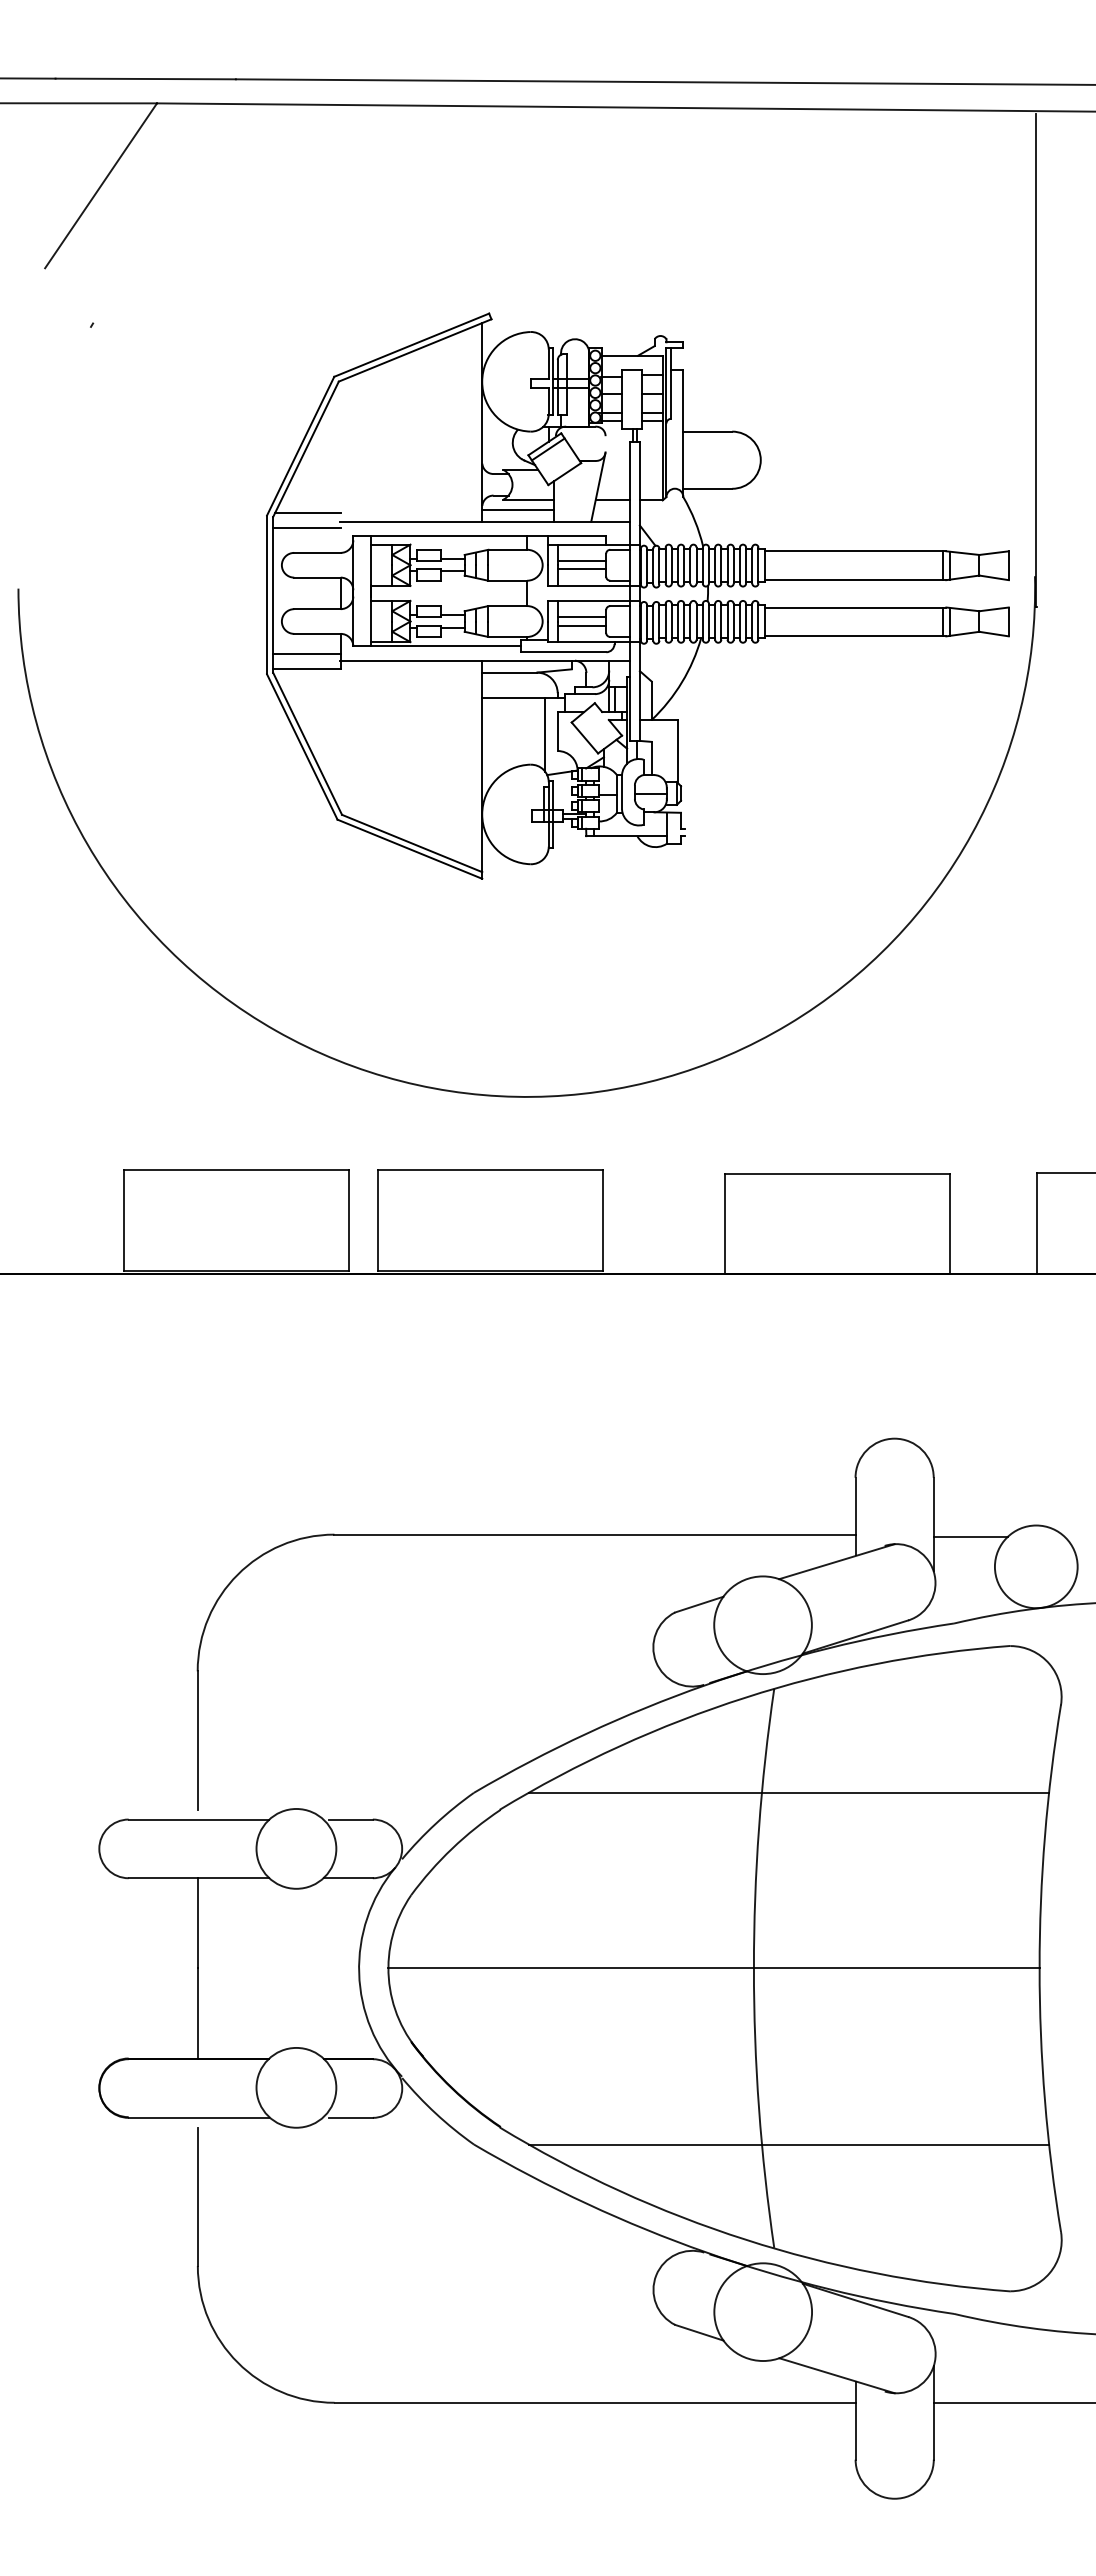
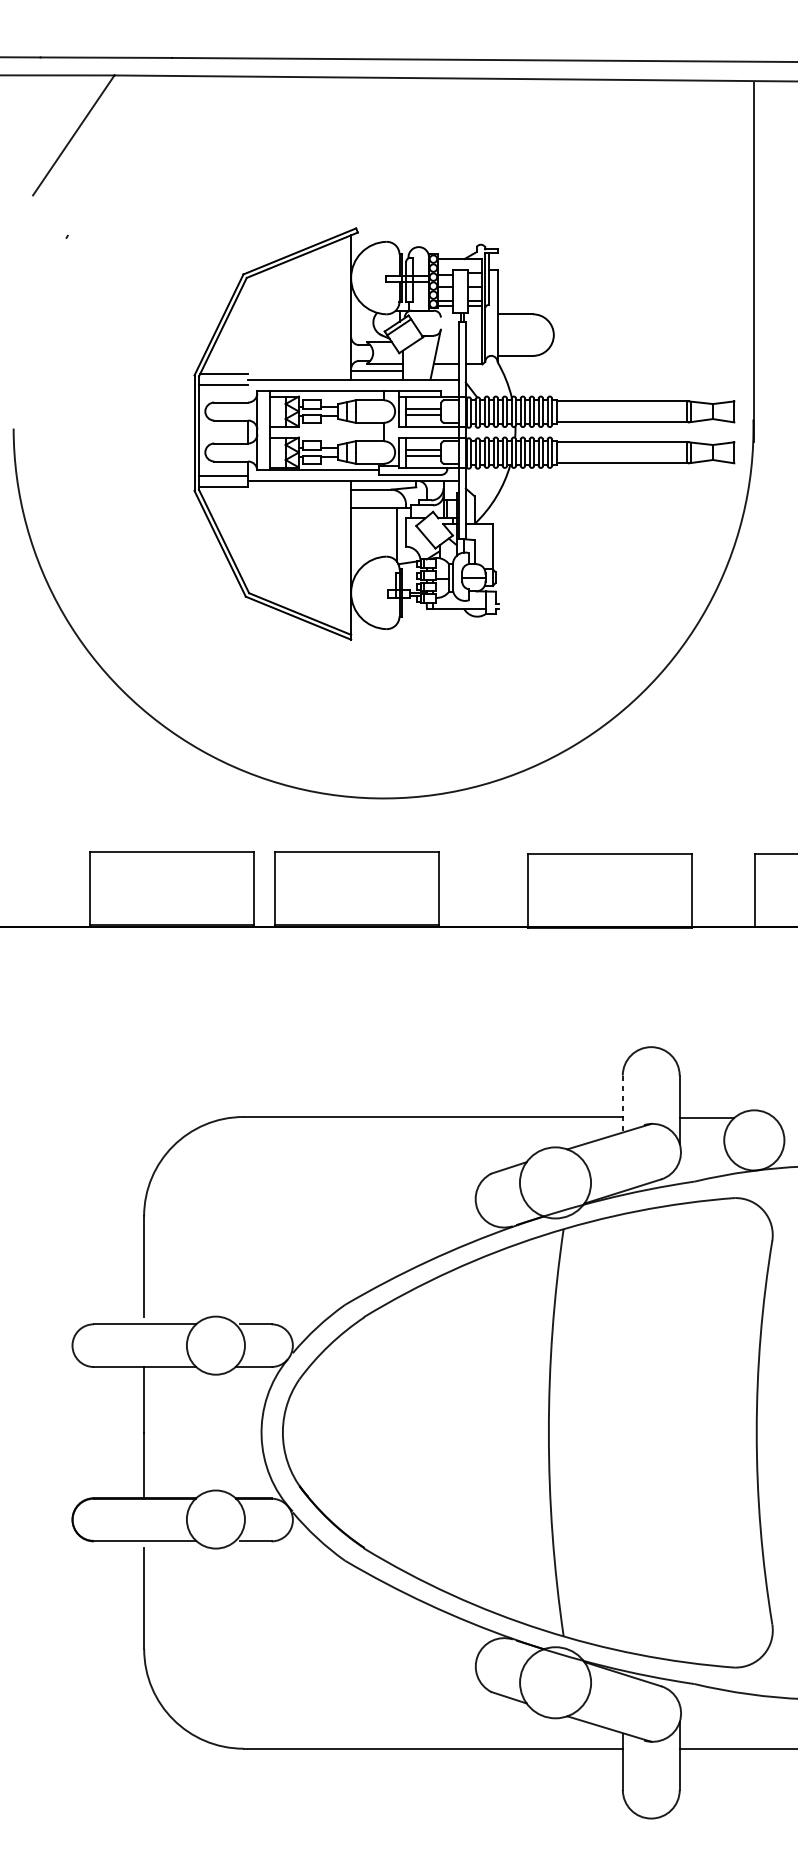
line: (855, 1516) -> (622, 1103), solid -> dashed
line: (788, 1792) -> (574, 1304), removed
line: (713, 1968) -> (519, 1432), removed
line: (788, 2144) -> (574, 1560), removed

